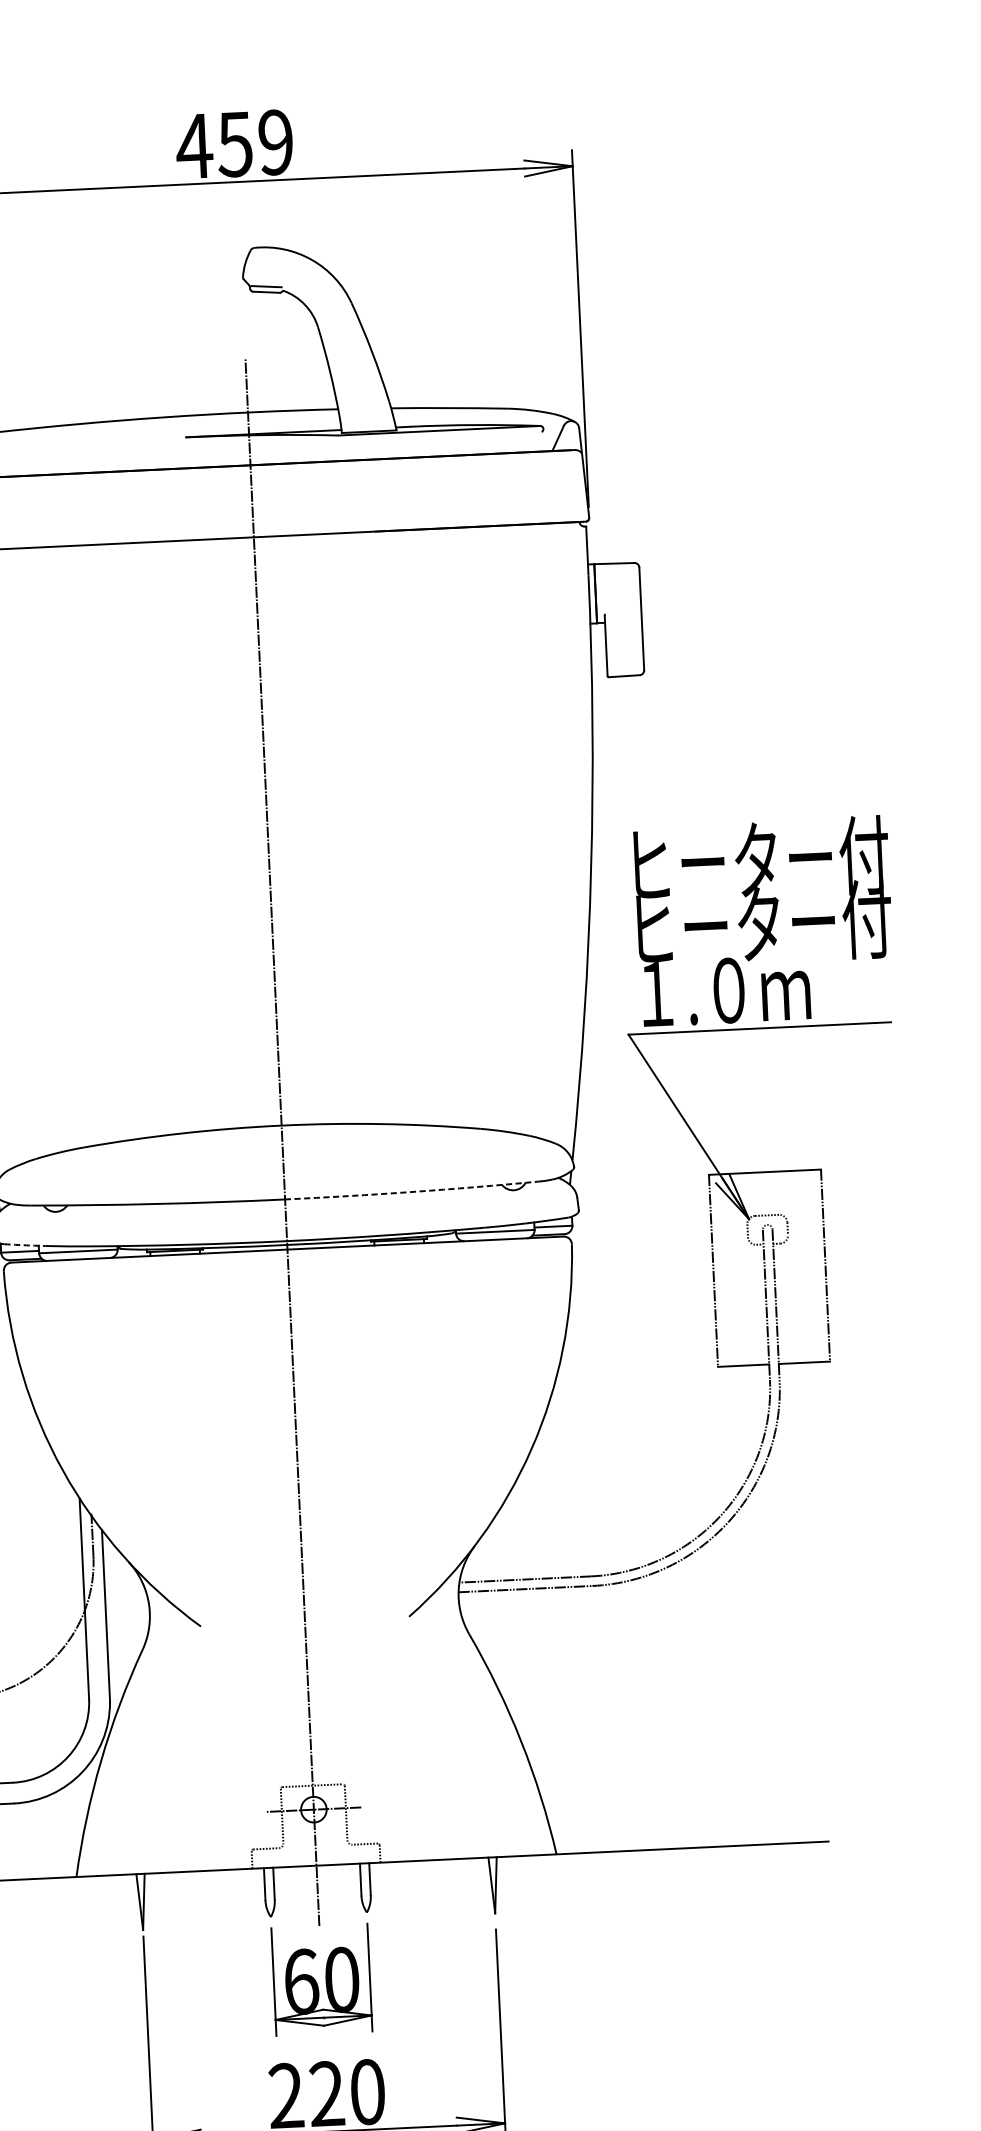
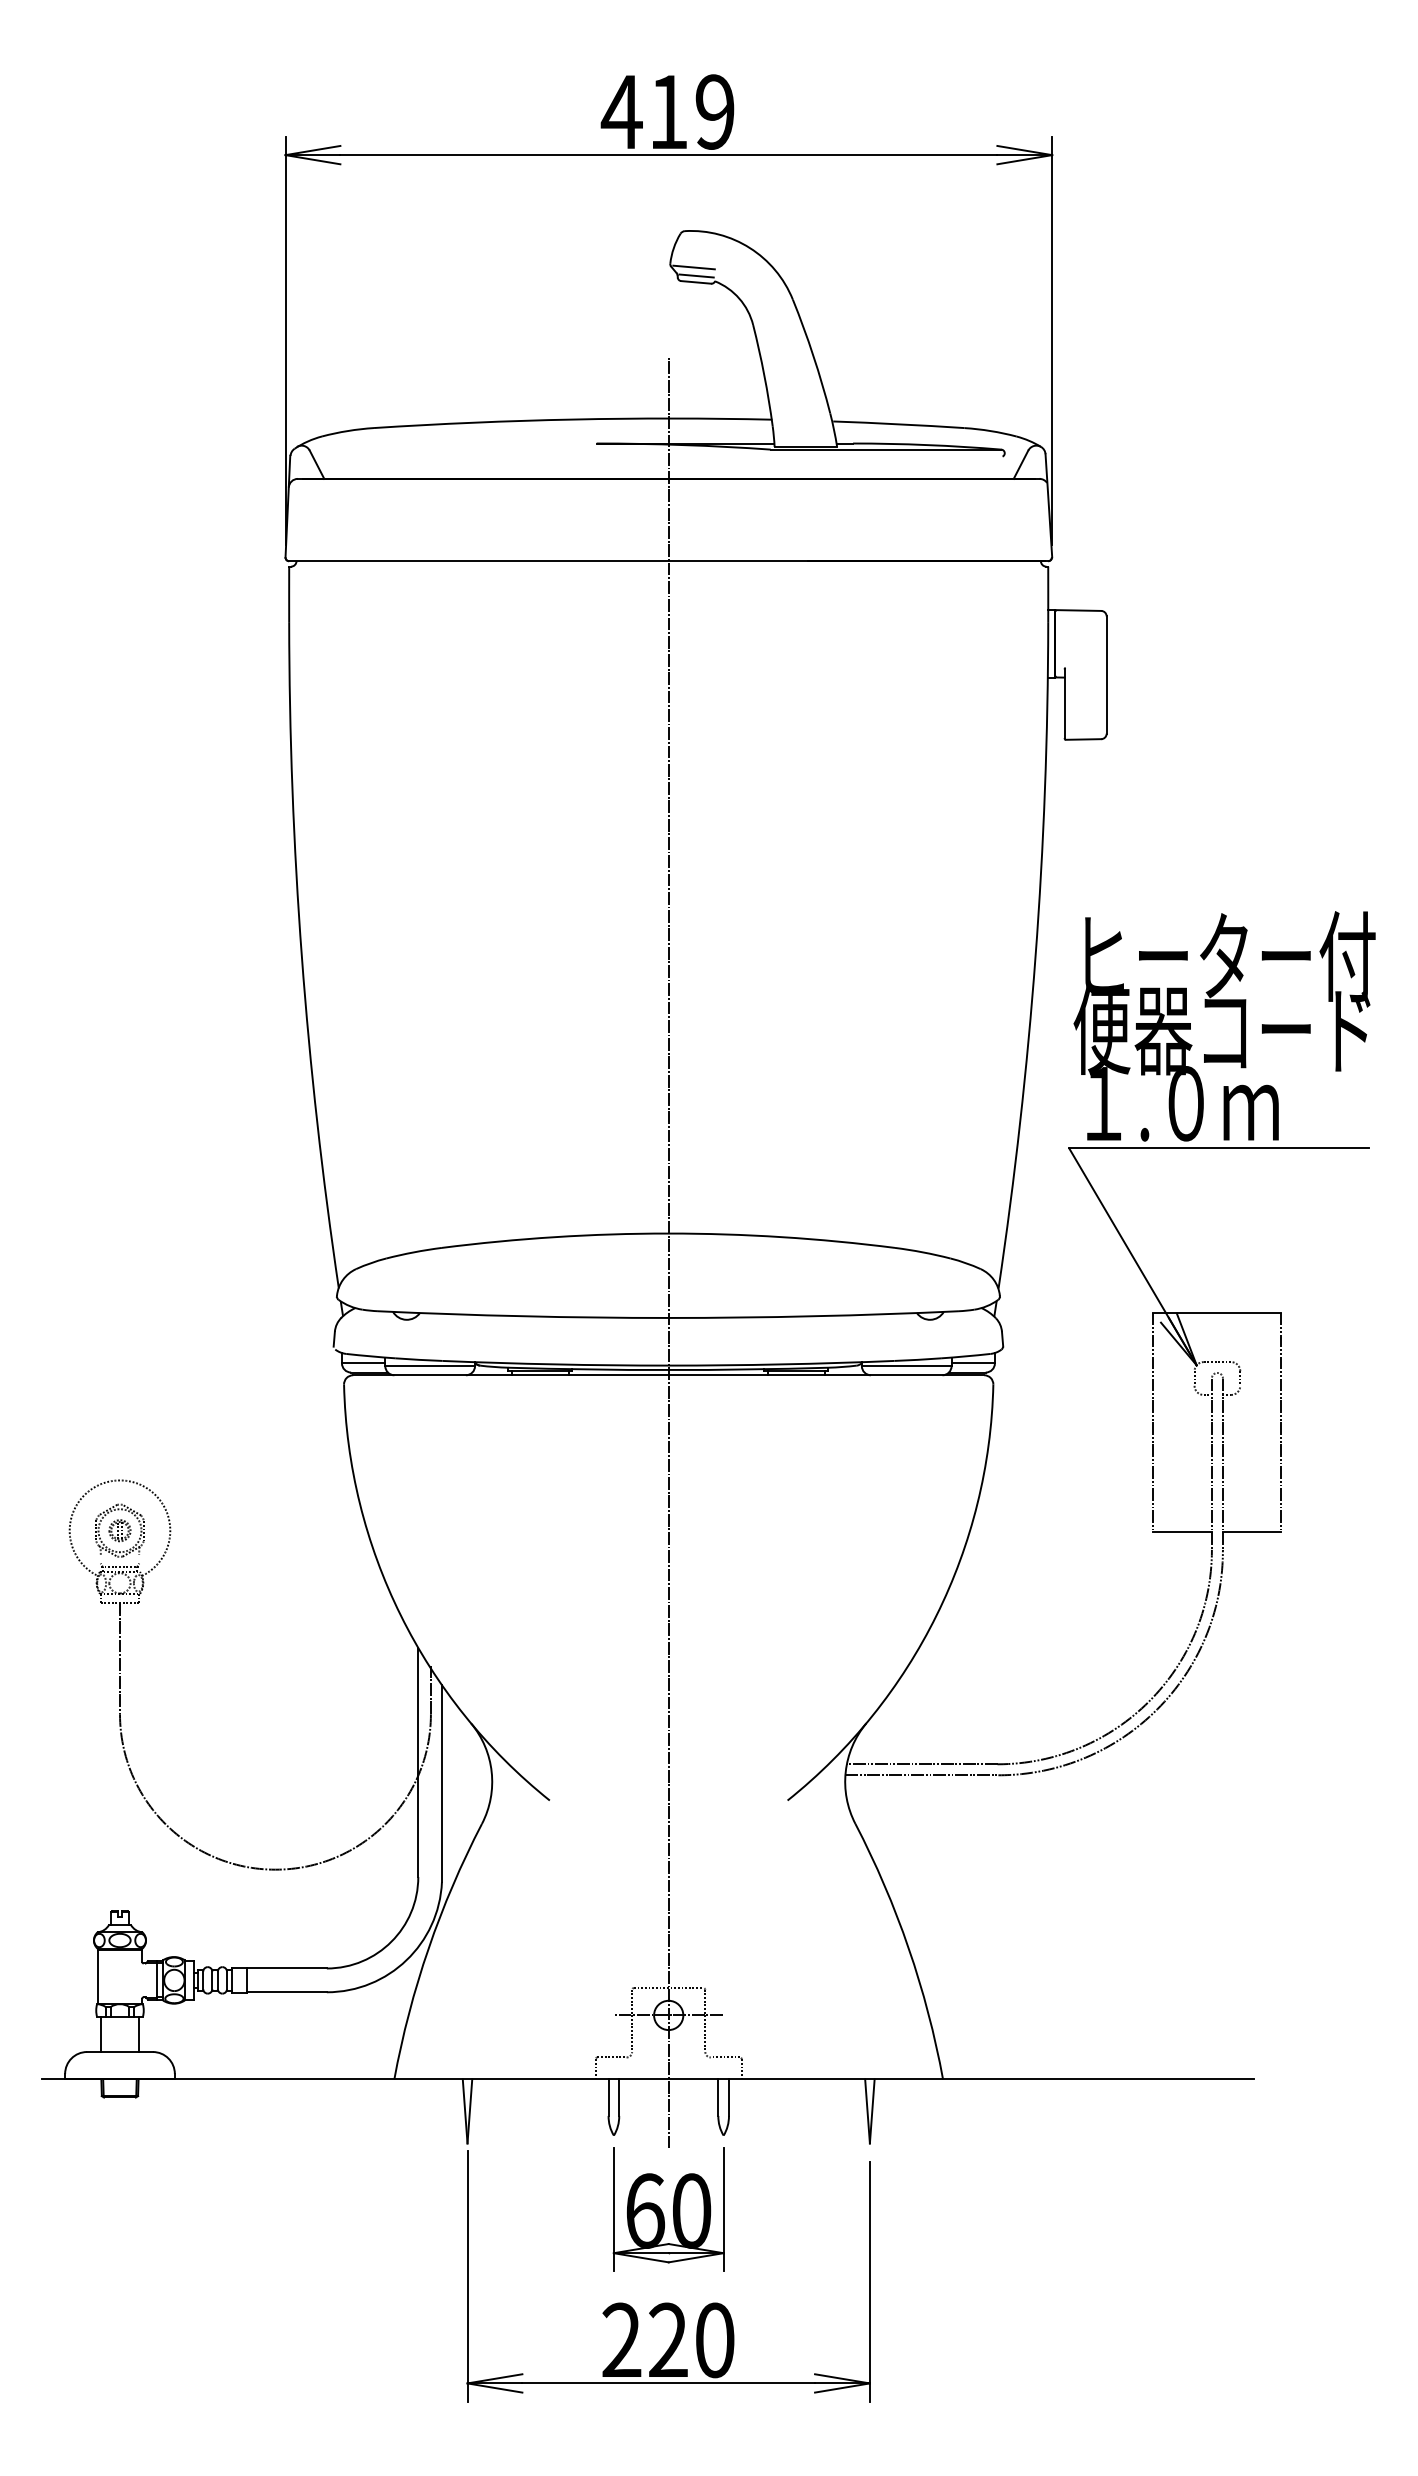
text: (234, 144) -> (667, 112), 459 -> 419
line: (263, 279) -> (693, 267), added
text: (759, 924) -> (1224, 1029), ヒーター付 -> 便器コード
arc: (411, 1192) -> (813, 1316), dashed -> solid
arc: (25, 1245) -> (370, 1356), dashed -> solid

